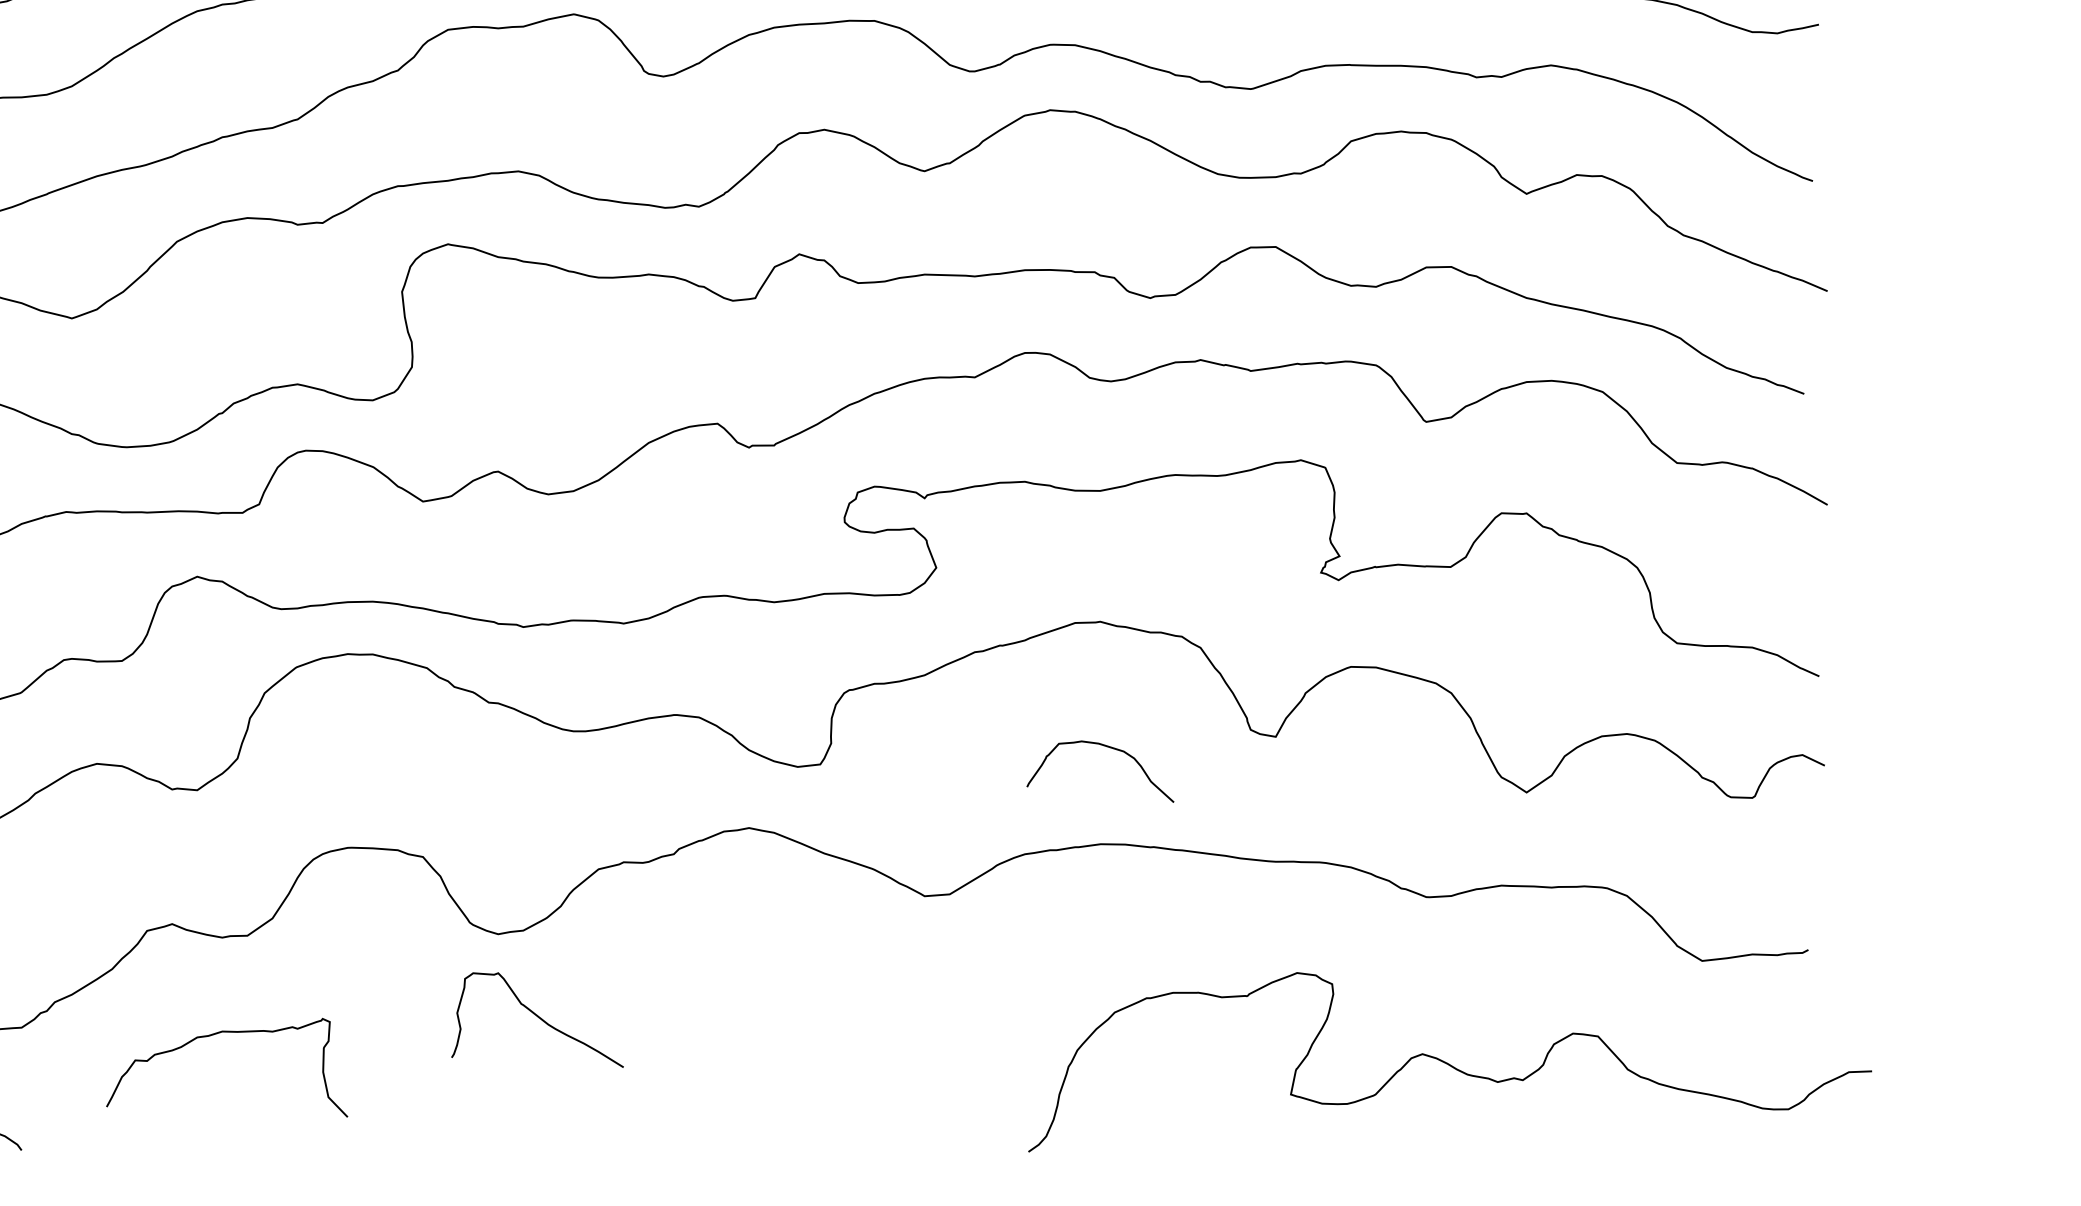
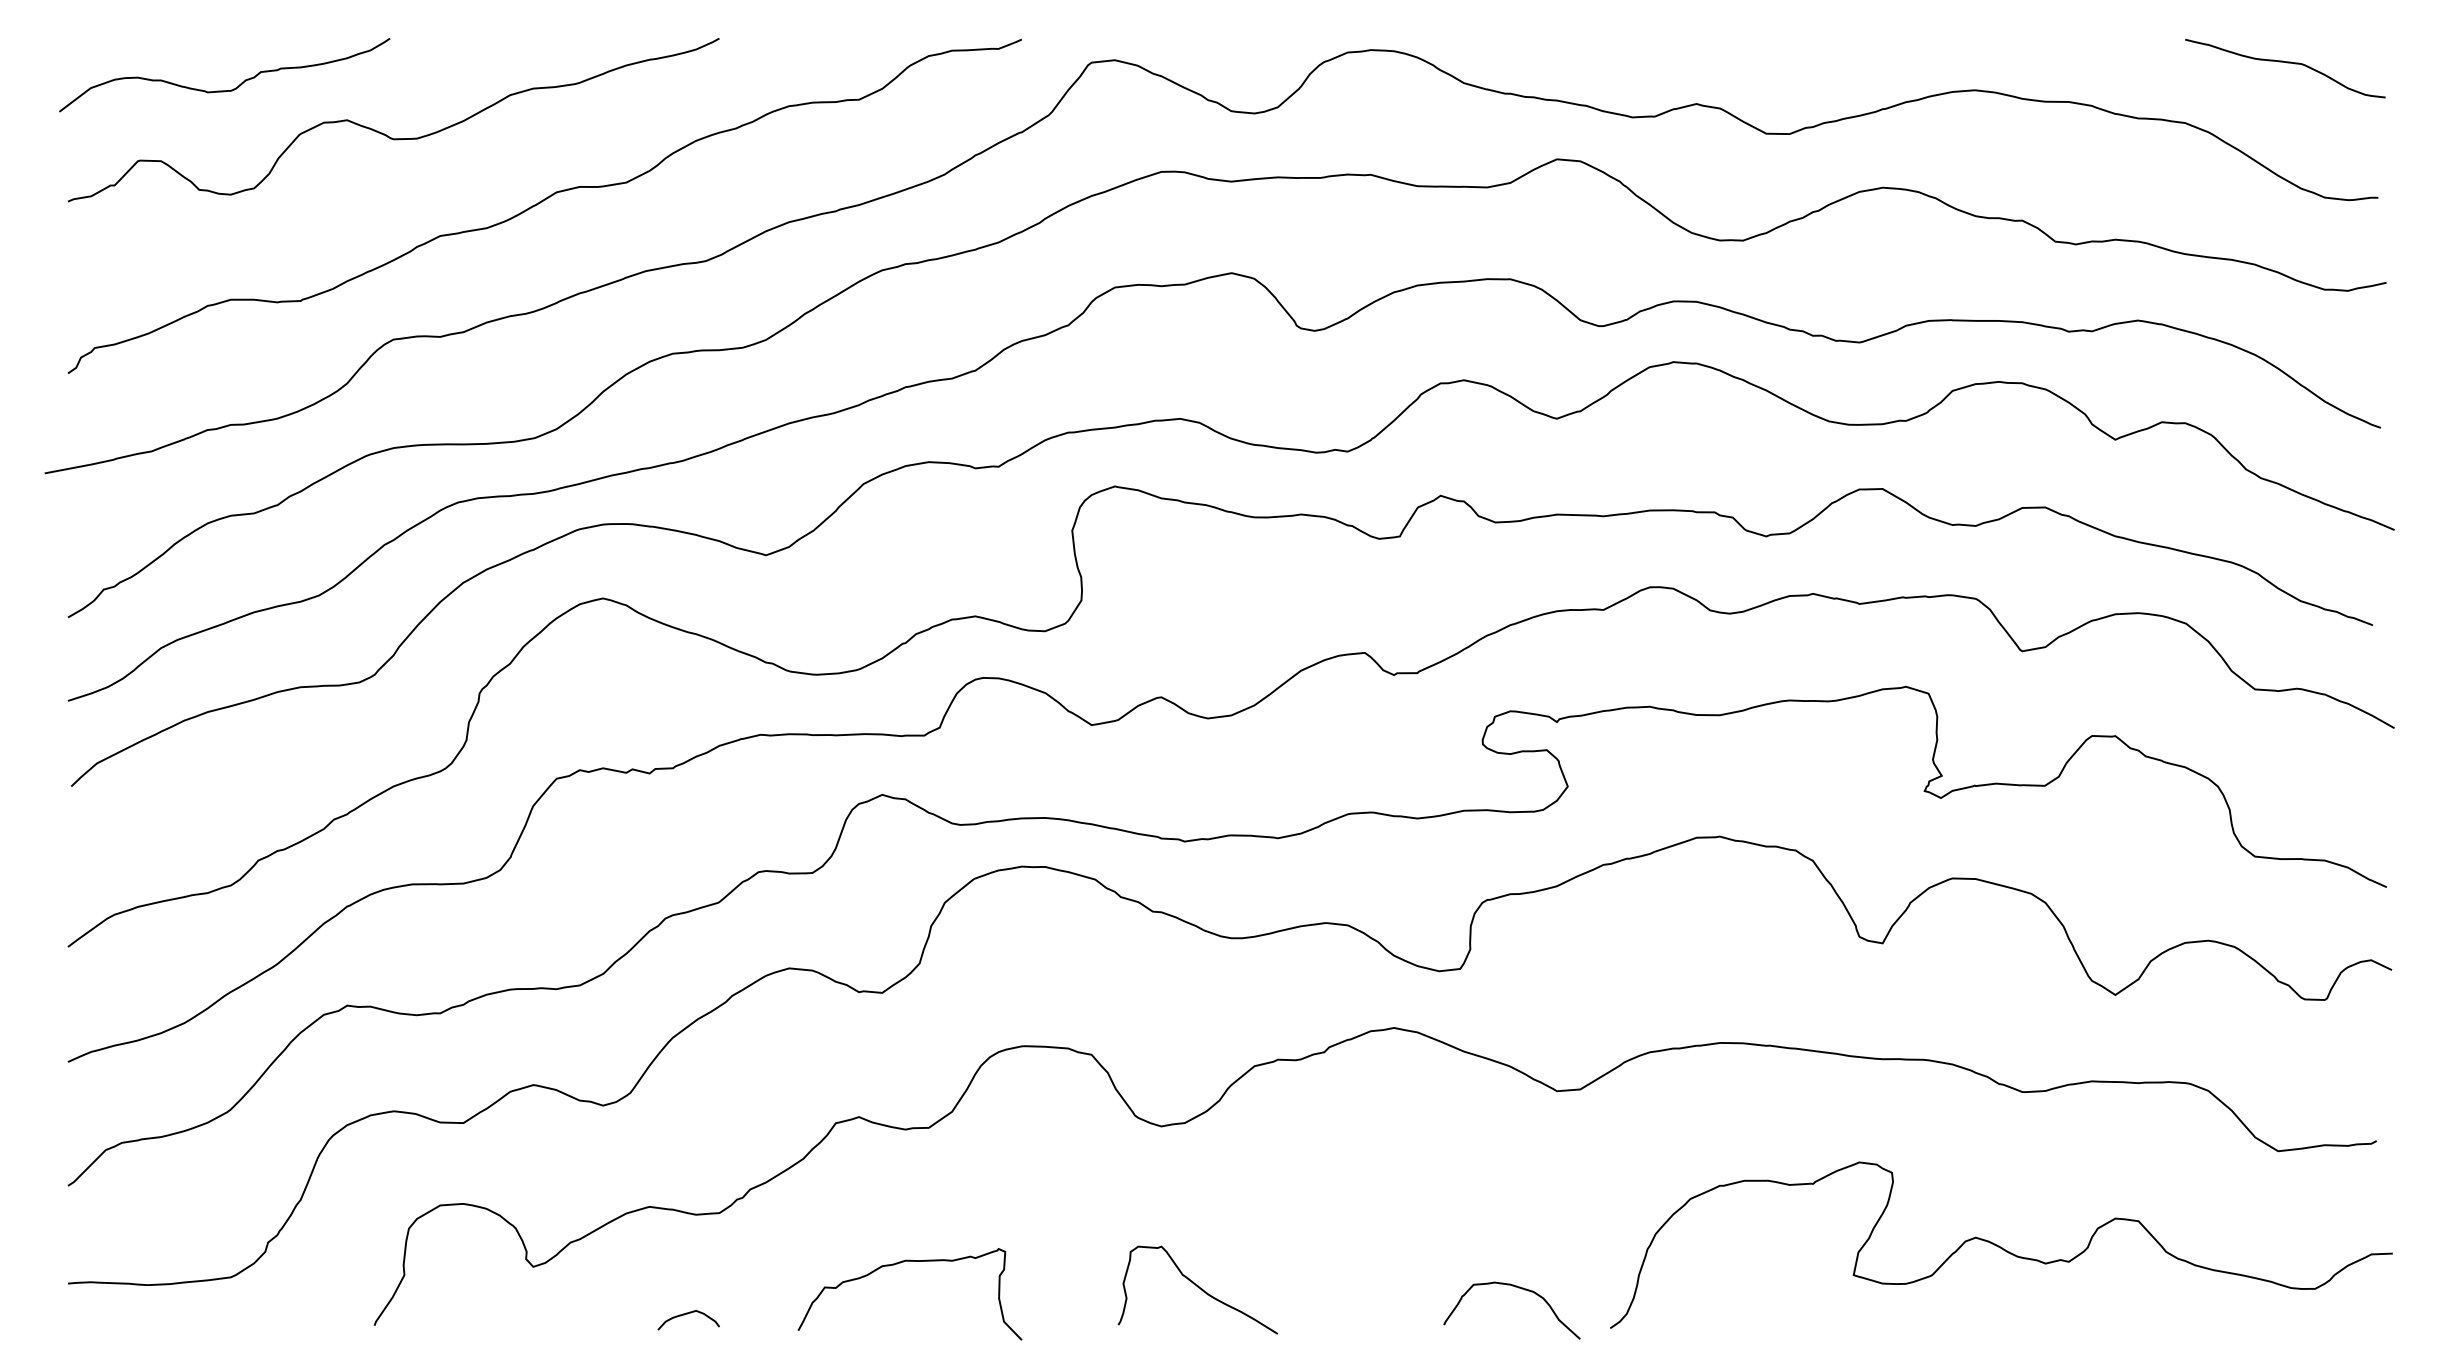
curve: (1107, 747) -> (1518, 1288), moved
curve: (538, 1018) -> (1198, 1288), moved
curve: (216, 1034) -> (900, 1263), moved
curve: (1448, 1062) -> (1999, 1245), moved

